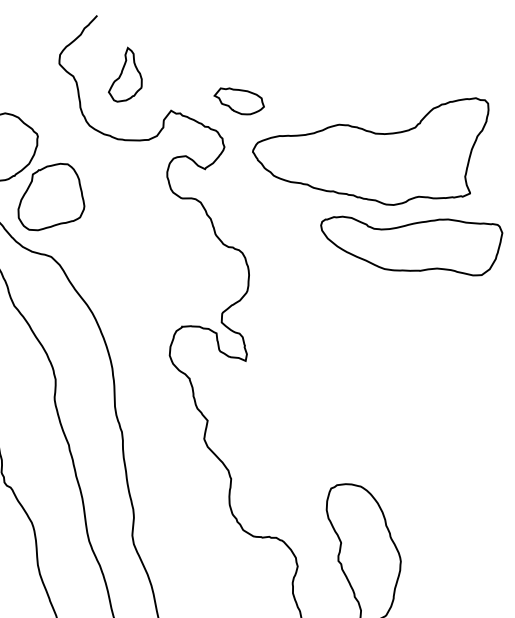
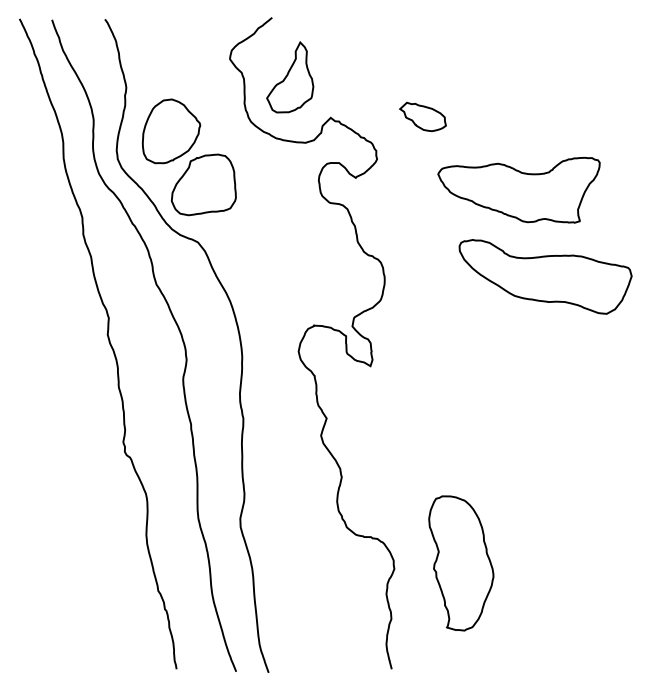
part: (123, 74) -> (289, 77), size x1.4
part: (238, 100) -> (422, 116), moved
part: (374, 160) -> (518, 190), size x0.7

